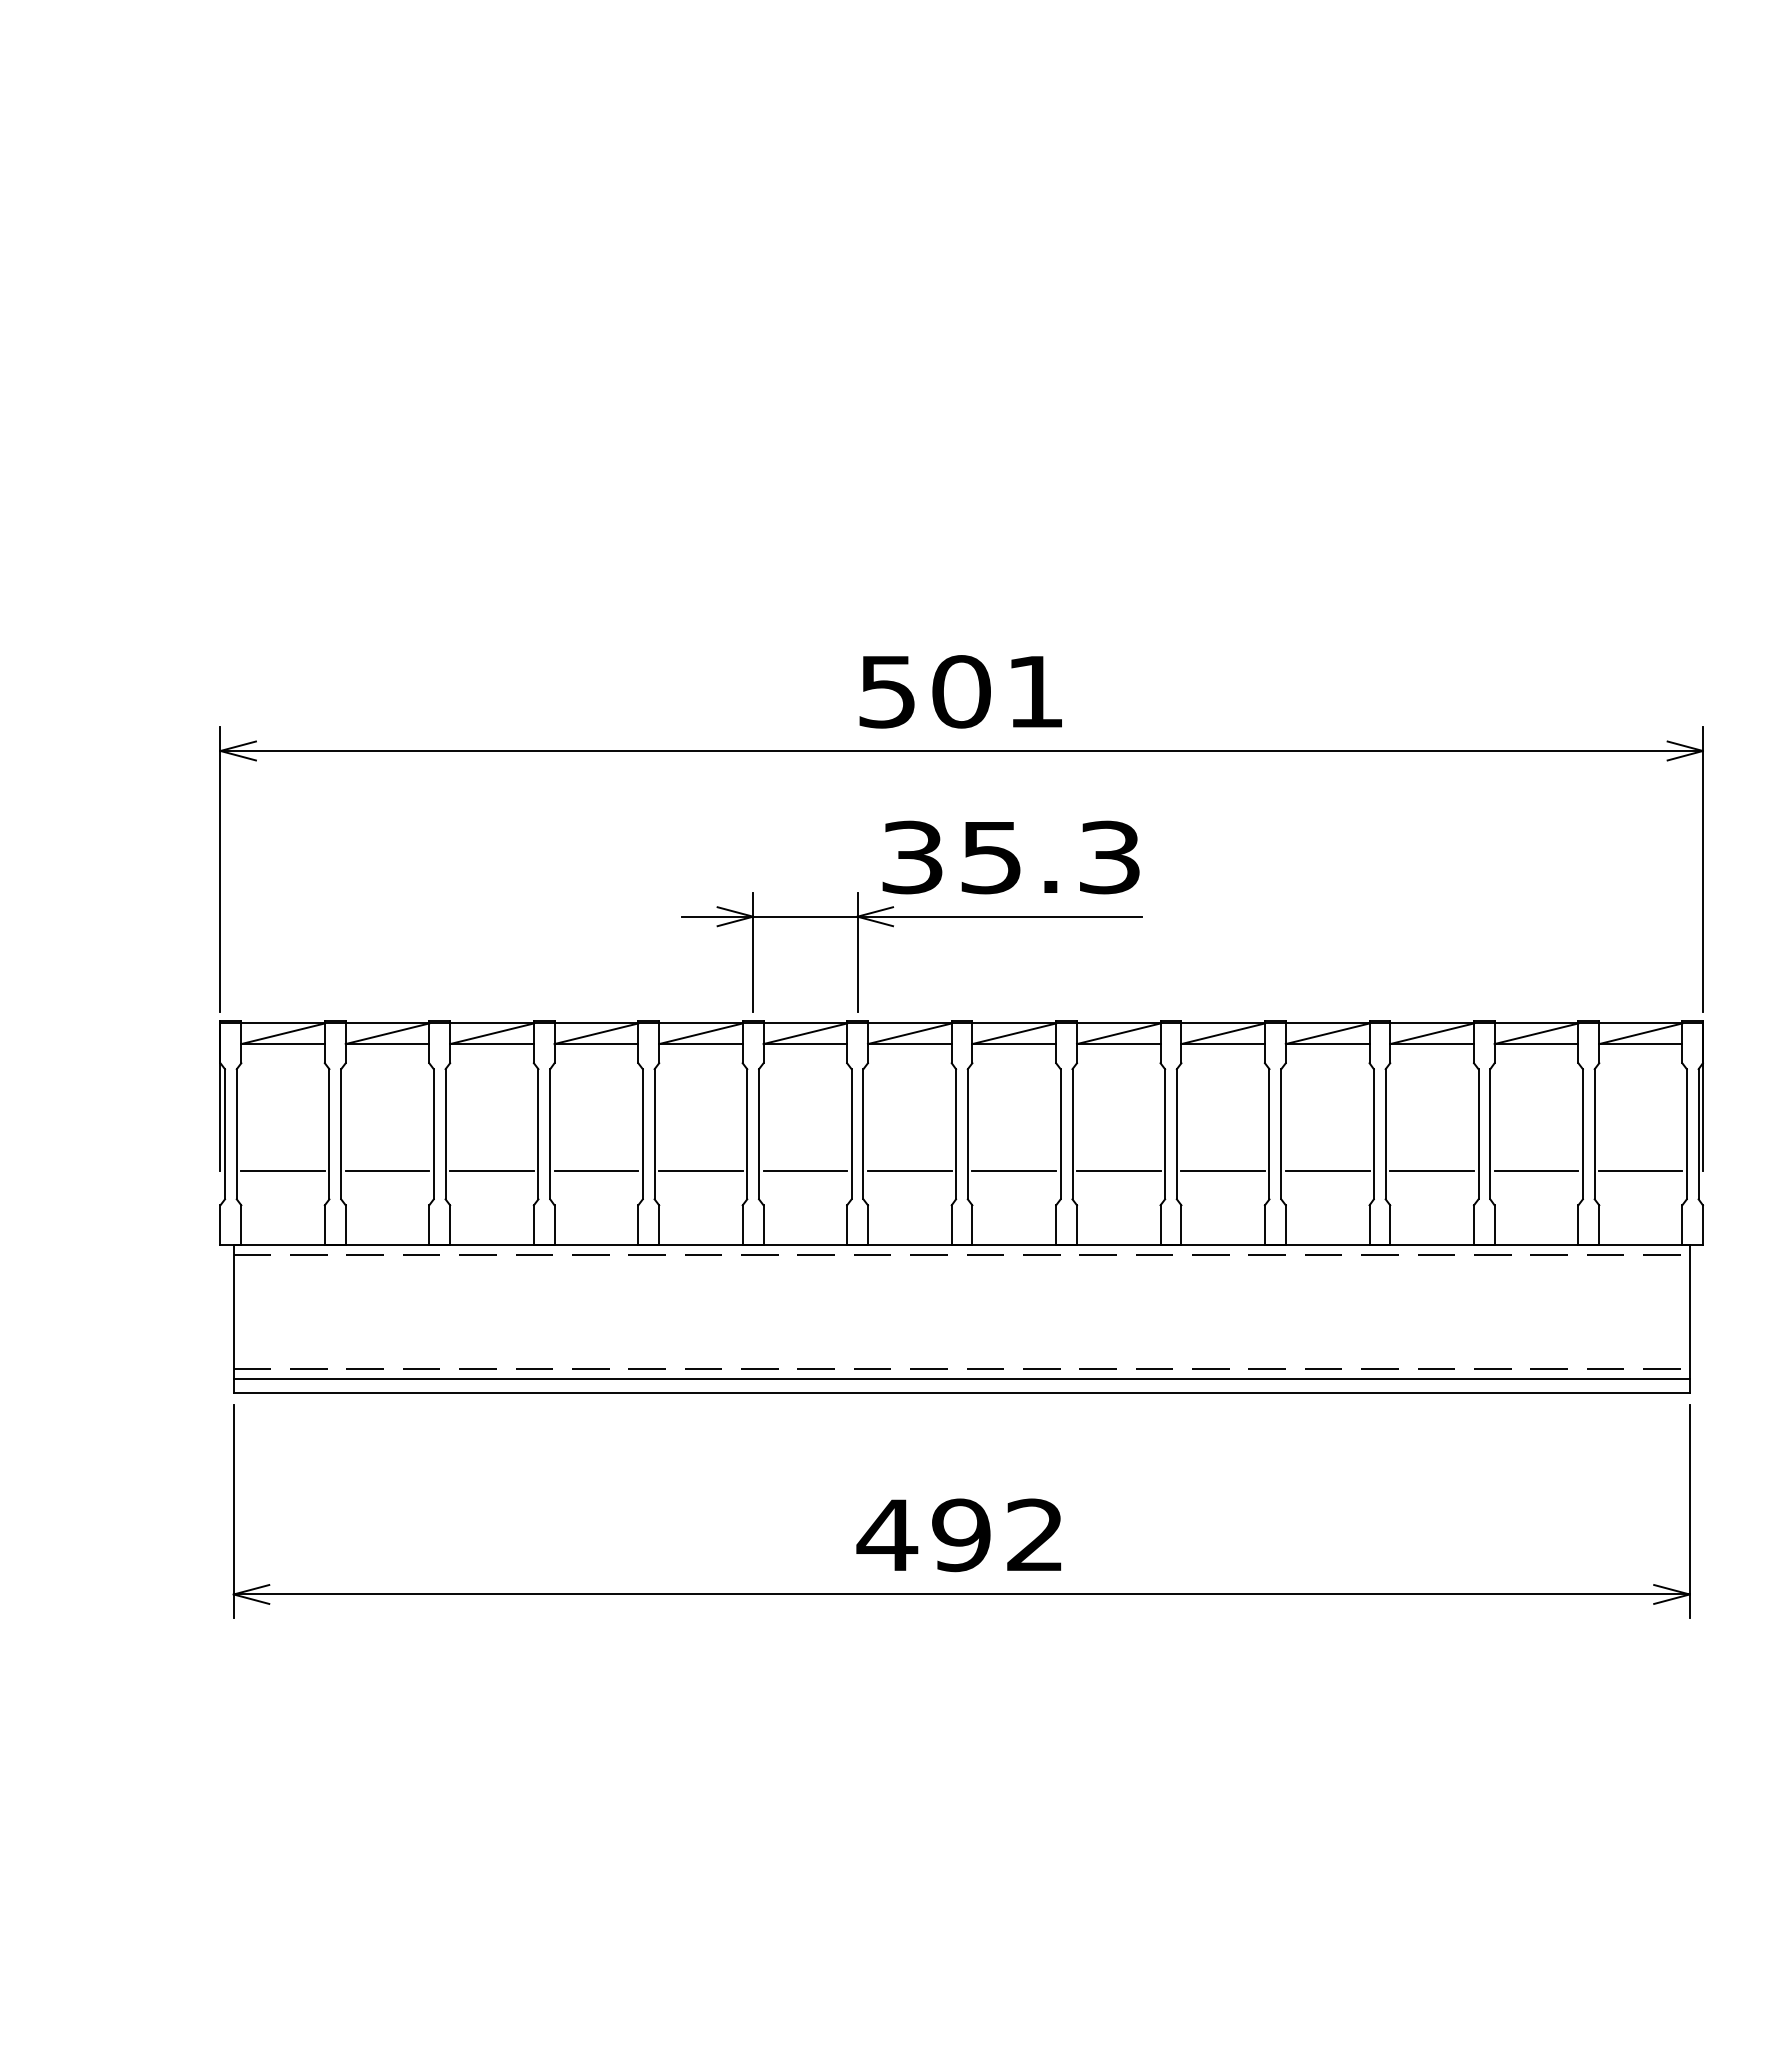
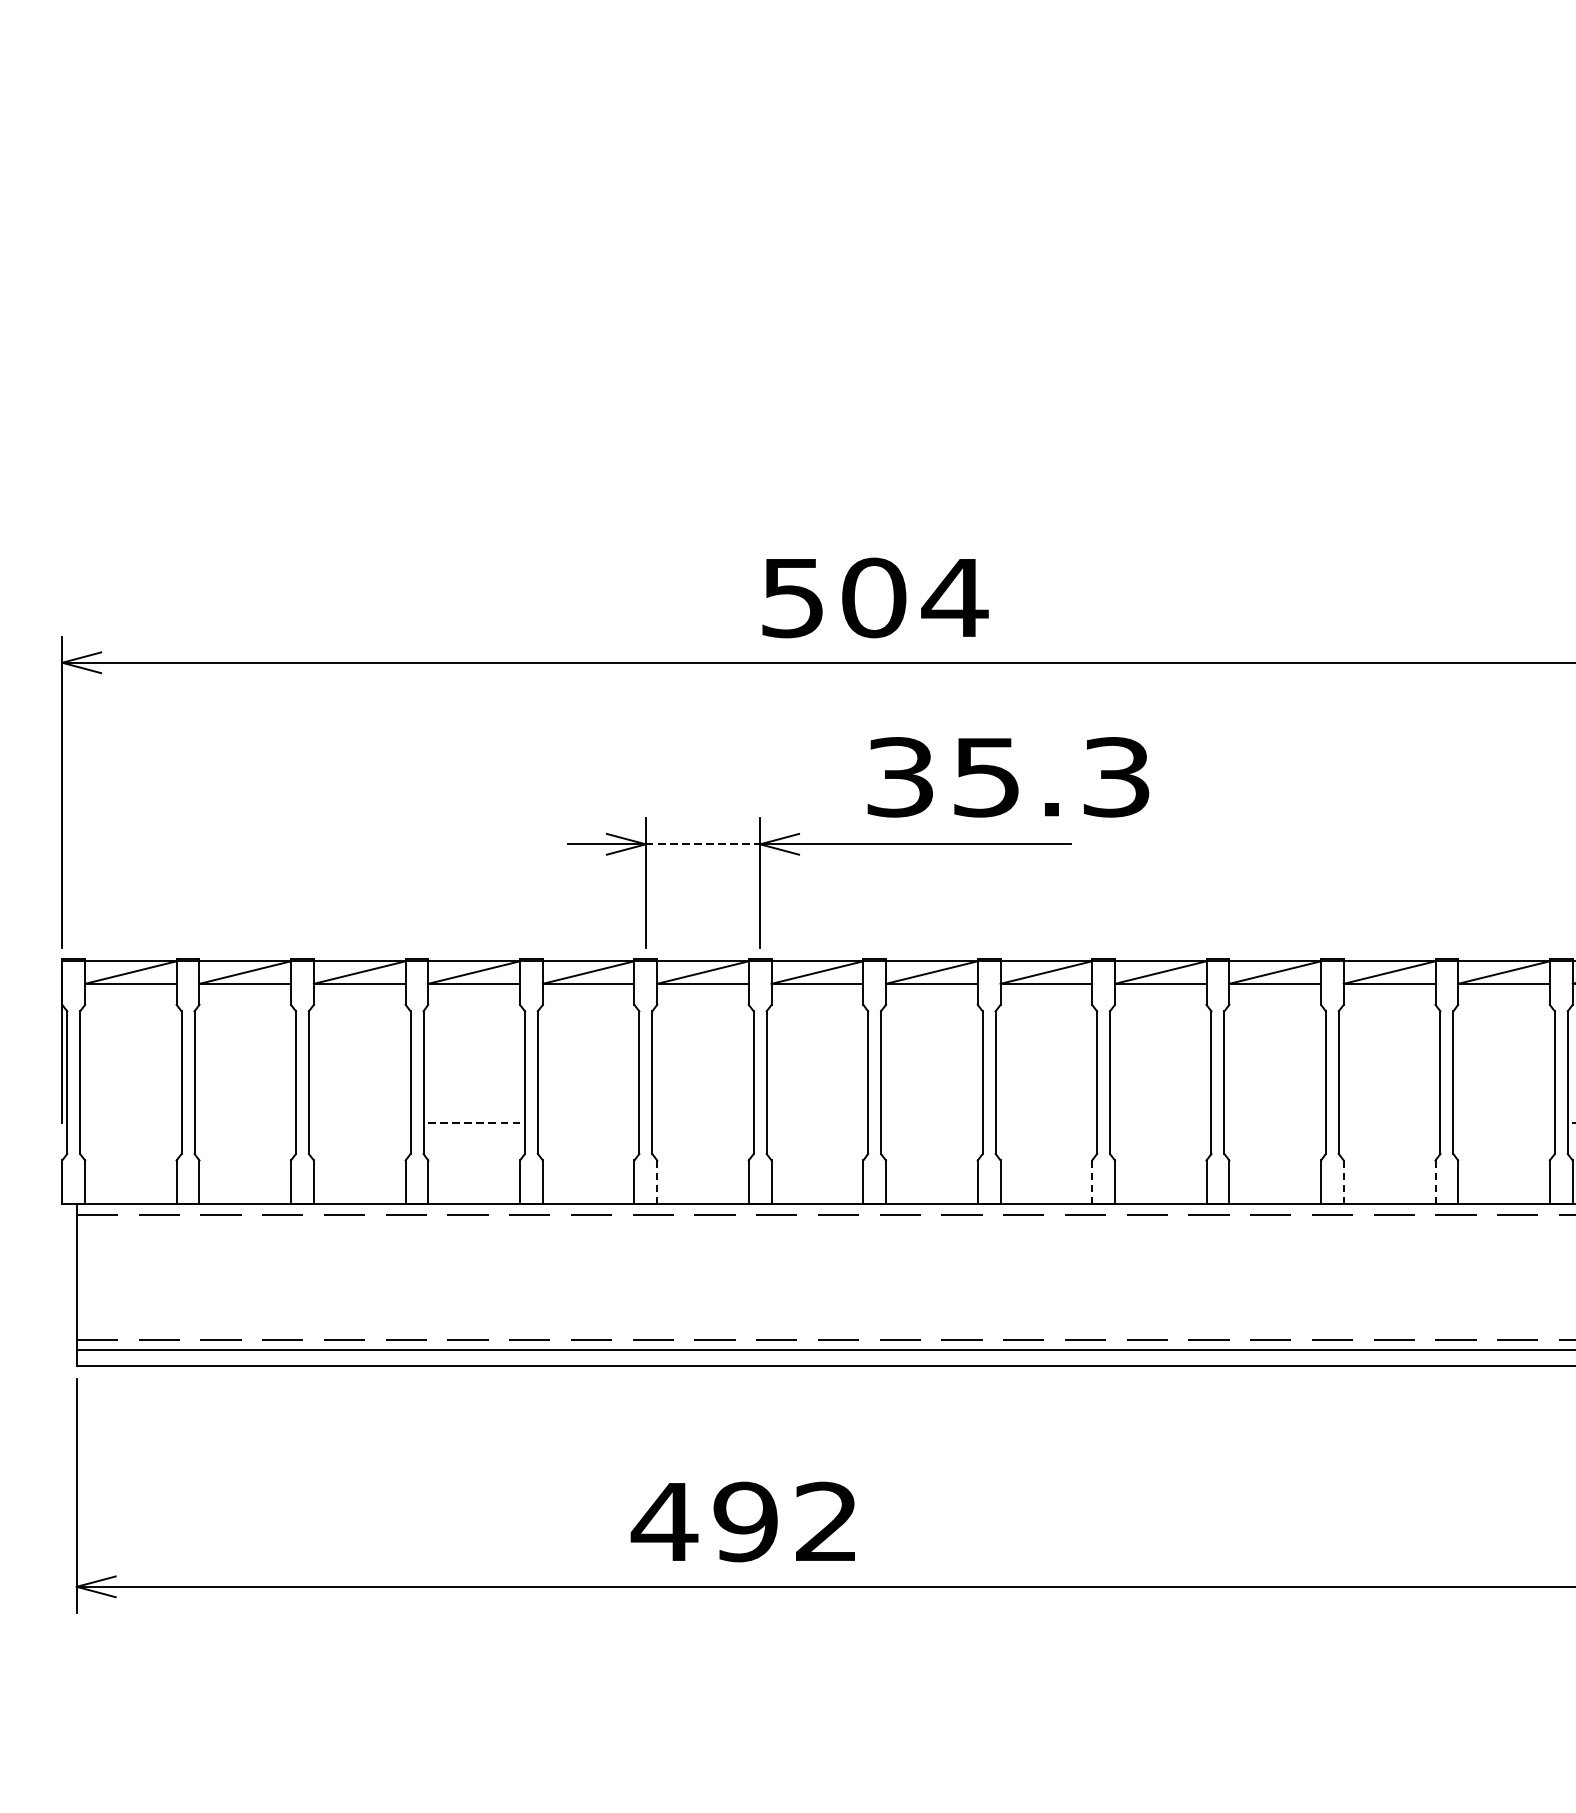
text: (1035, 691) -> (955, 597), 501 -> 504
text: (1010, 857) -> (1007, 777), moved
line: (805, 916) -> (703, 844), solid -> dashed
line: (282, 1171) -> (130, 1123), removed
line: (387, 1171) -> (245, 1123), removed
line: (491, 1171) -> (359, 1123), removed
line: (596, 1171) -> (474, 1123), solid -> dashed
line: (700, 1171) -> (588, 1123), removed
line: (805, 1171) -> (703, 1123), removed
line: (909, 1171) -> (817, 1123), removed
line: (1014, 1171) -> (932, 1123), removed
line: (1118, 1171) -> (1046, 1123), removed
line: (1222, 1171) -> (1159, 1123), removed
line: (1327, 1171) -> (1275, 1123), removed
line: (1432, 1171) -> (1390, 1123), removed
line: (1536, 1171) -> (1503, 1123), removed
line: (763, 1224) -> (657, 1181), solid -> dashed
line: (1390, 1224) -> (1344, 1181), solid -> dashed
line: (1160, 1225) -> (1092, 1182), solid -> dashed
line: (1474, 1225) -> (1436, 1182), solid -> dashed
text: (958, 1535) -> (742, 1522), moved

